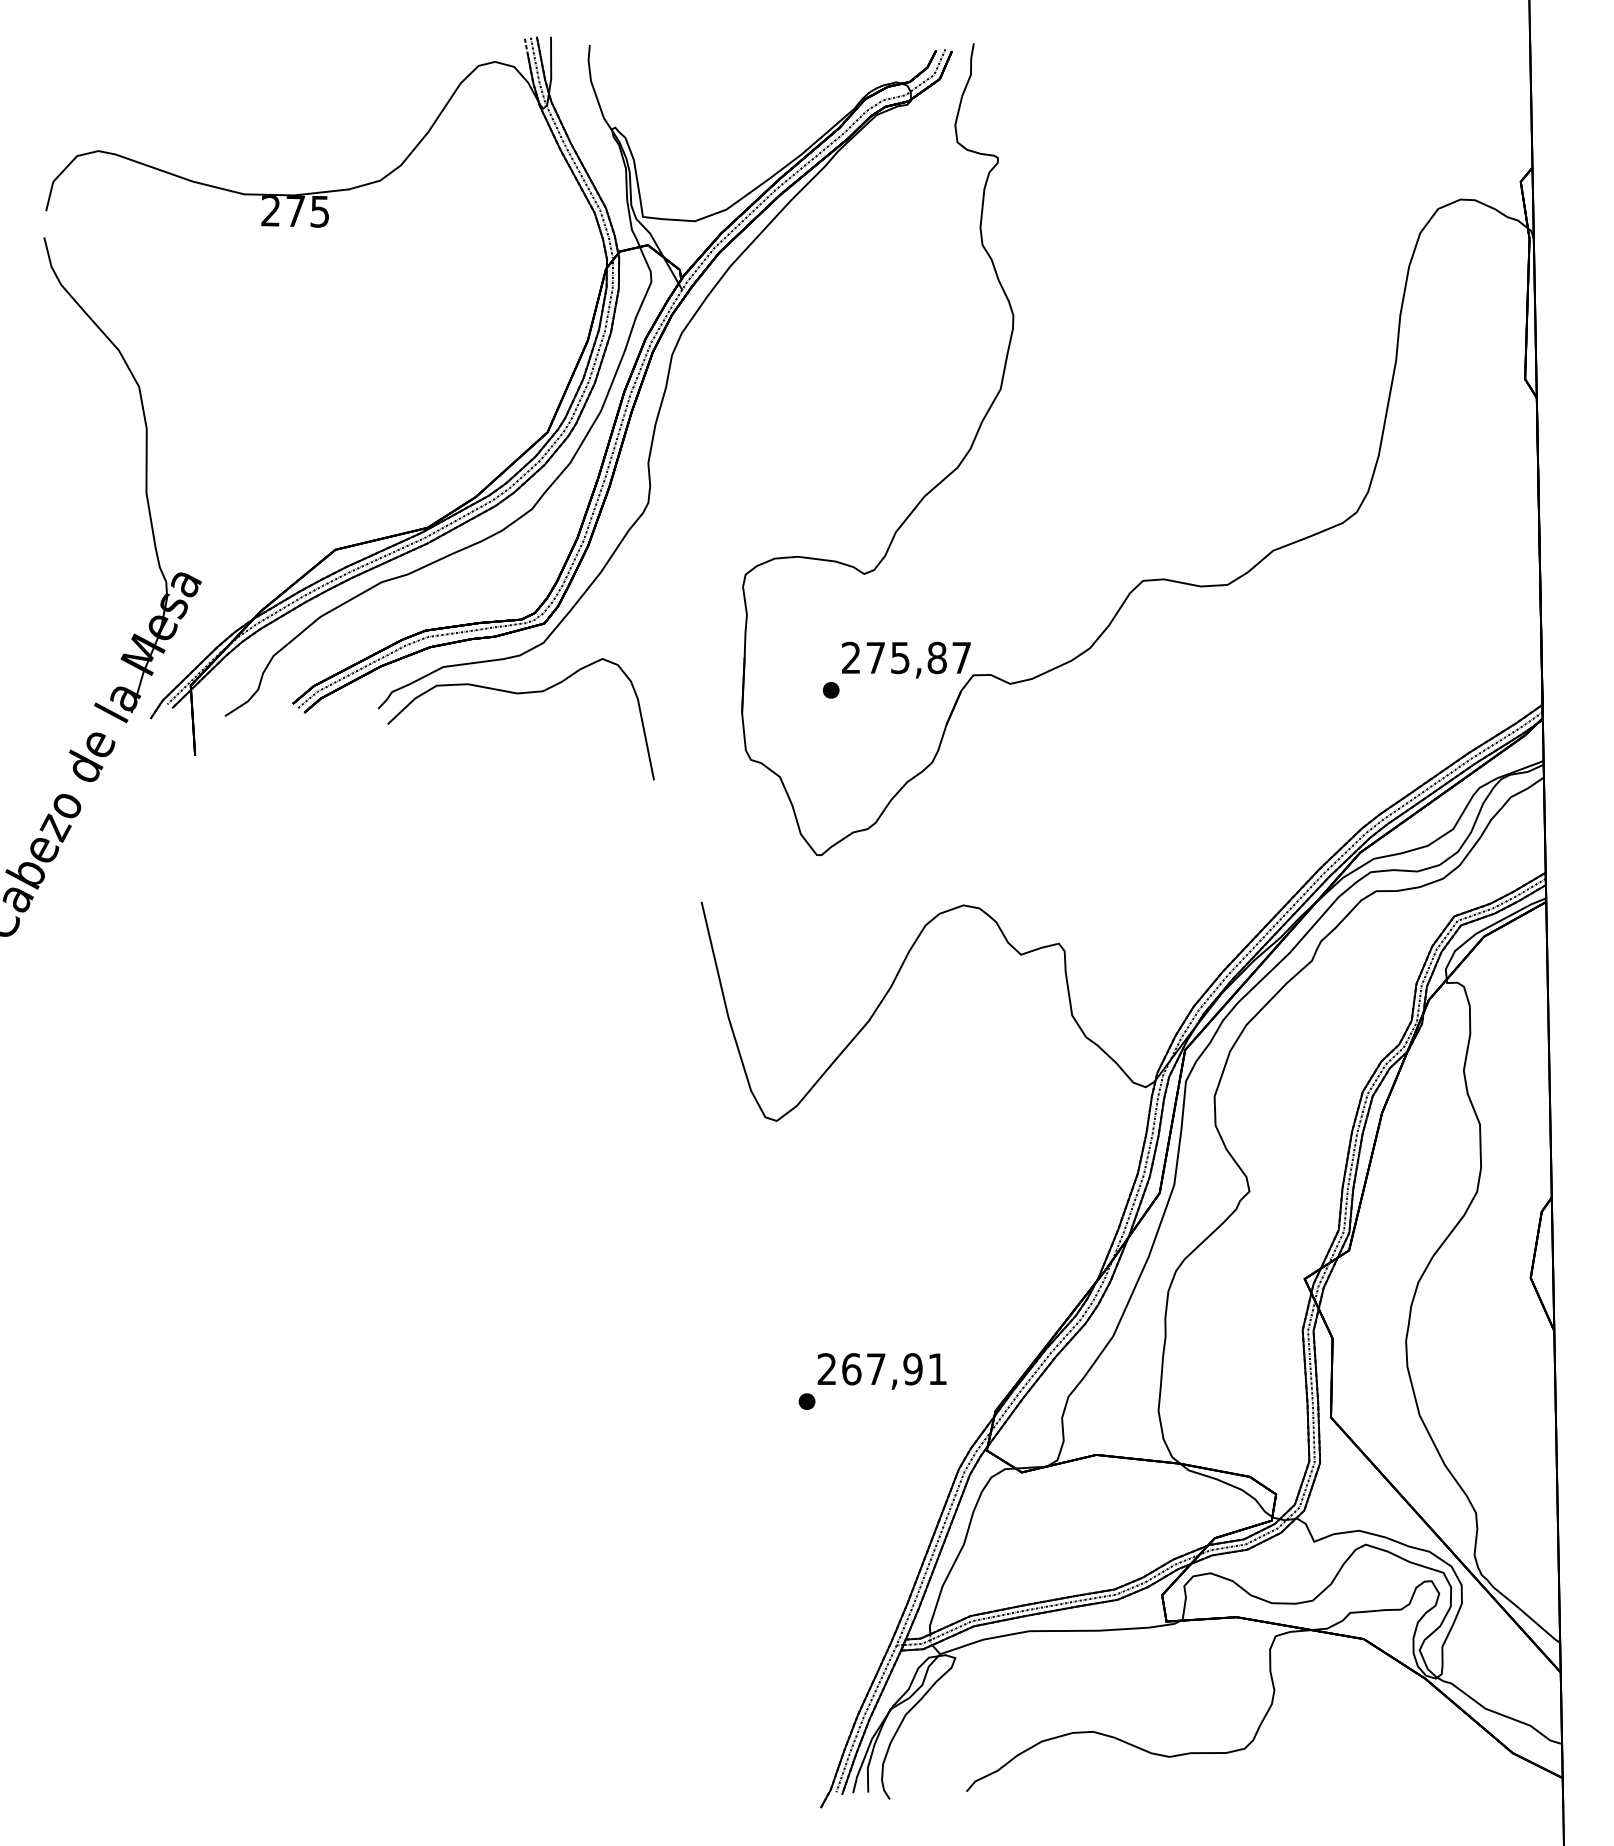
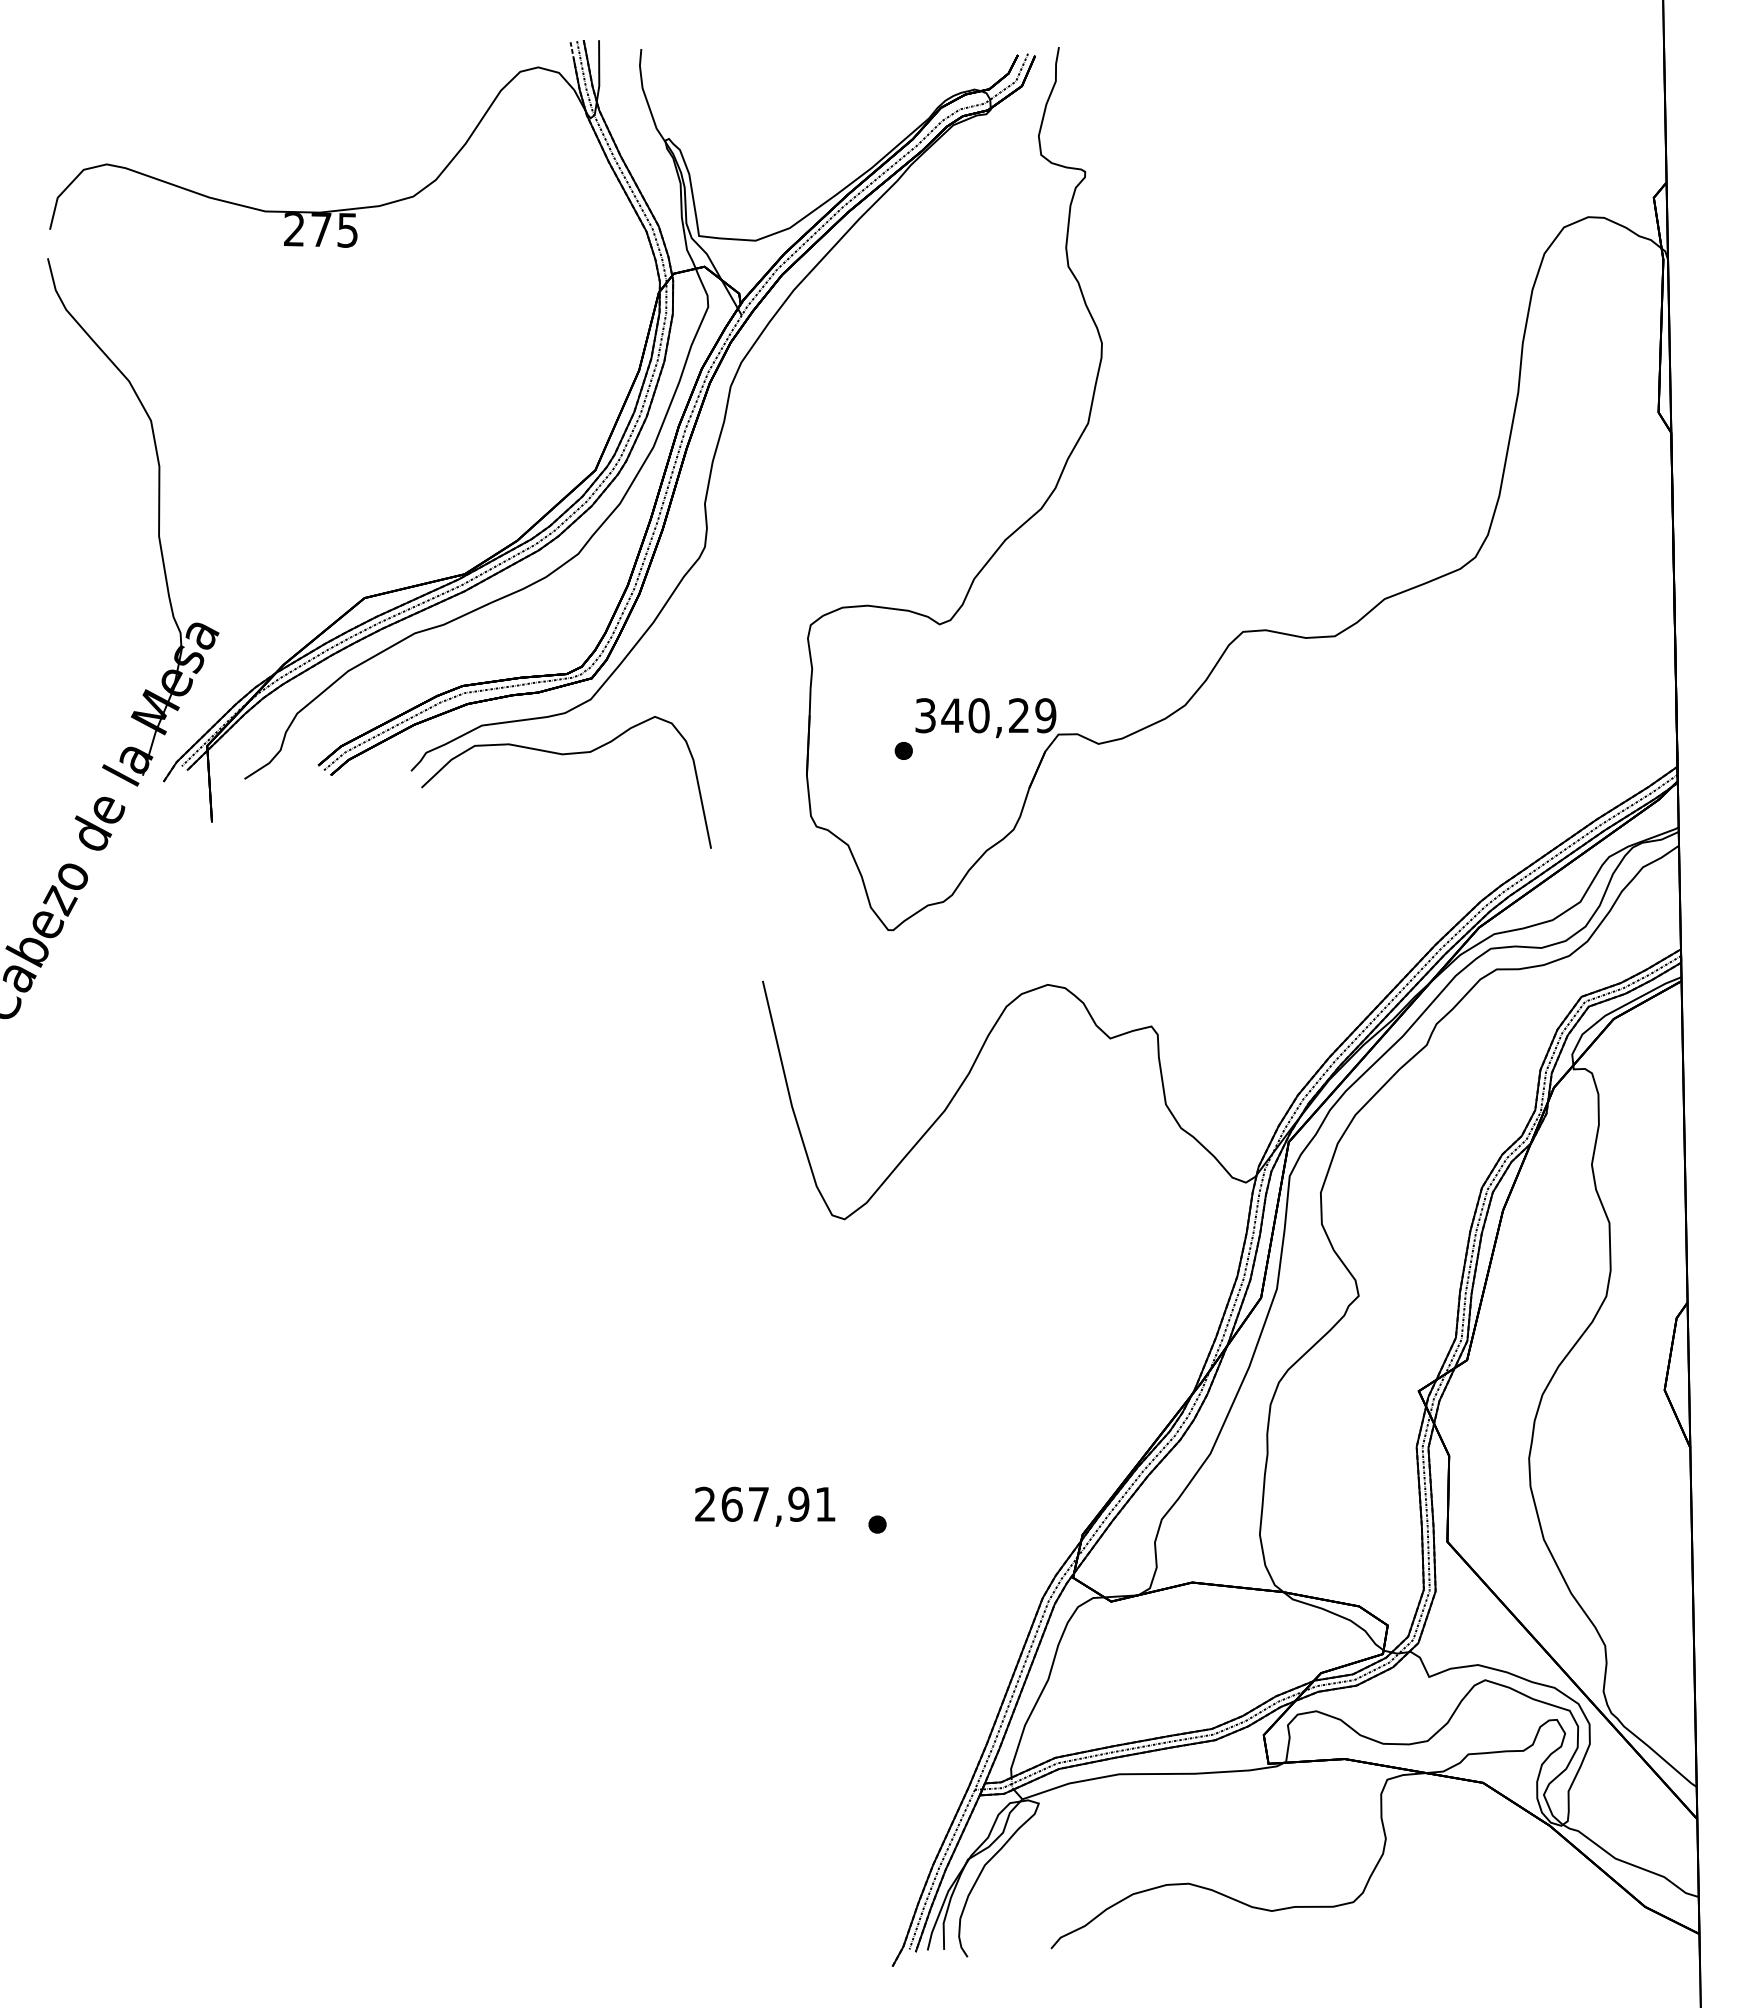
text: (906, 657) -> (985, 715), 275,87 -> 340,29
text: (882, 1371) -> (765, 1506), moved

